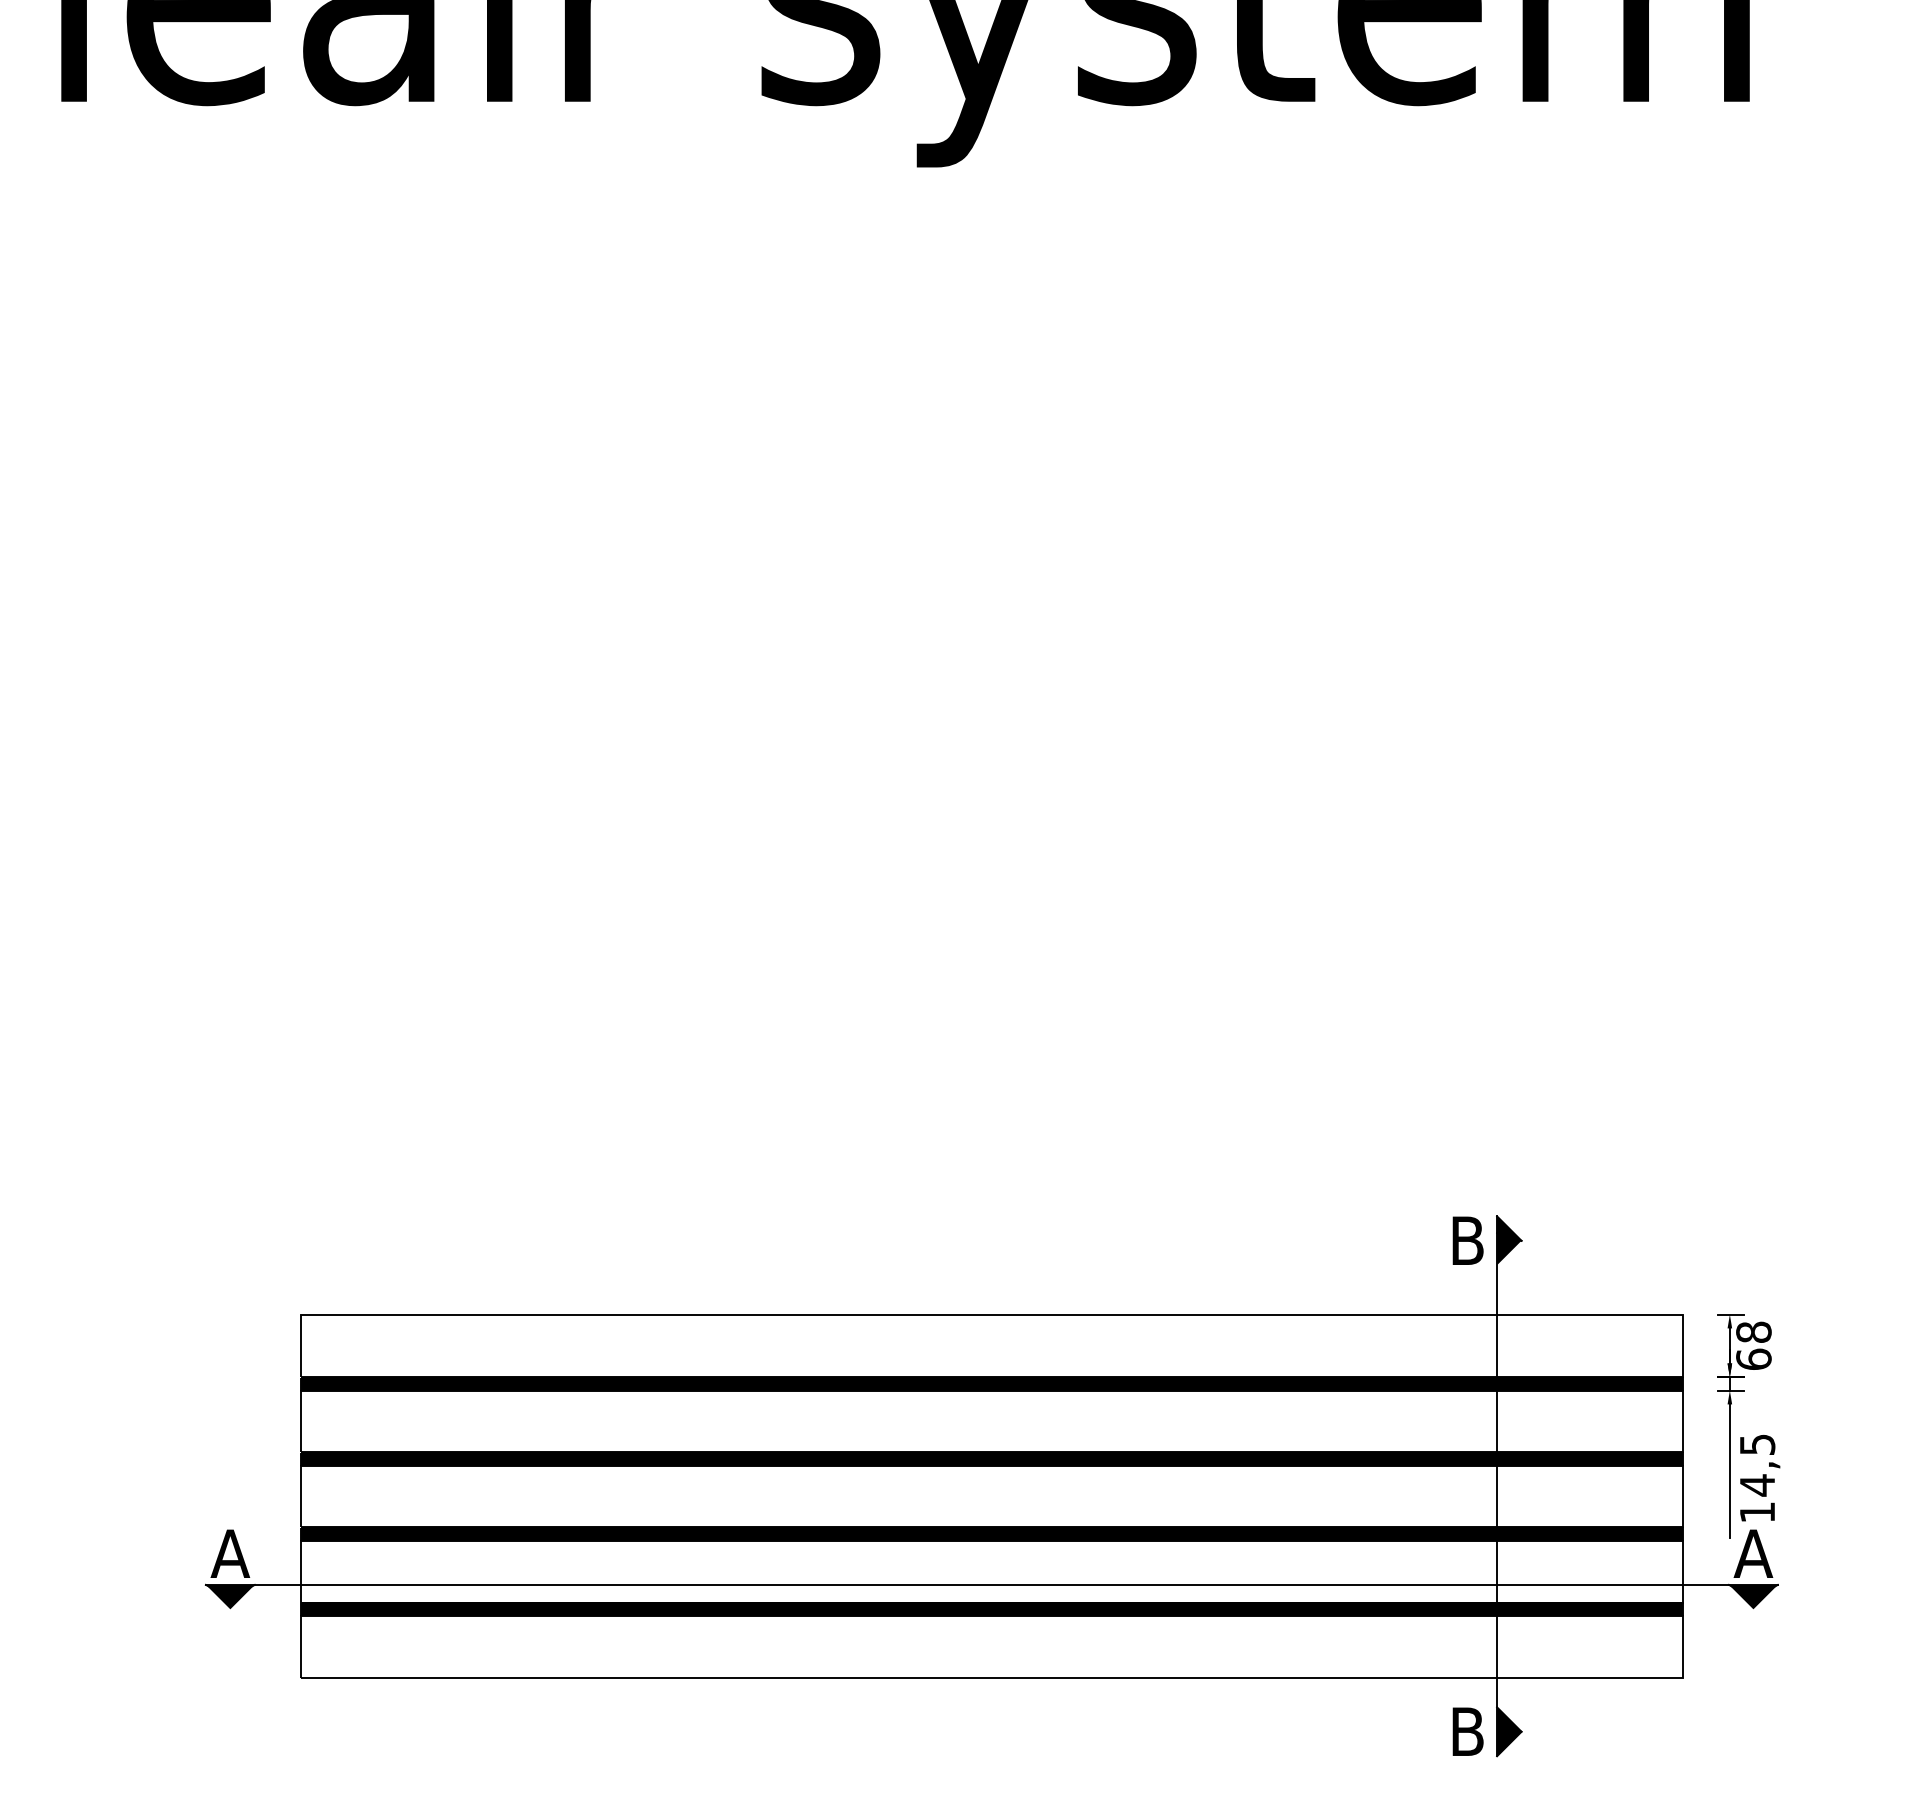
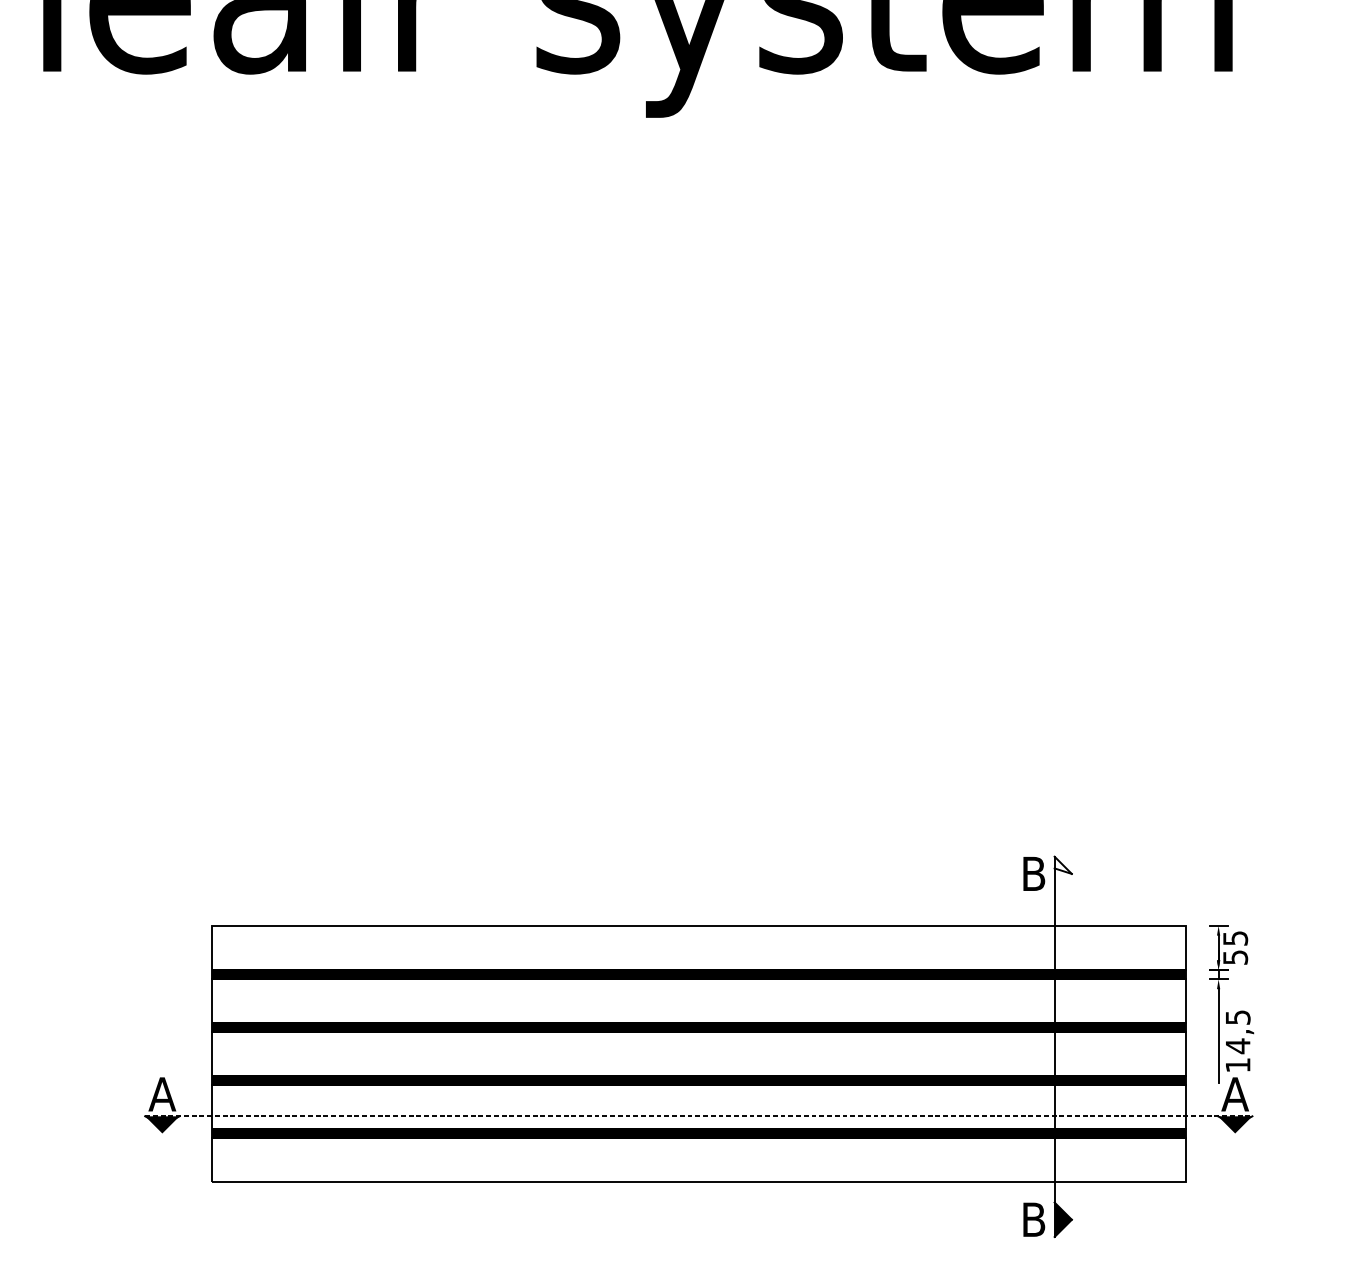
fill: (1509, 1240) -> (1063, 873), removed
text: (1753, 1345) -> (1235, 947), 68 -> 55
line: (991, 1584) -> (698, 1116), solid -> dashed

